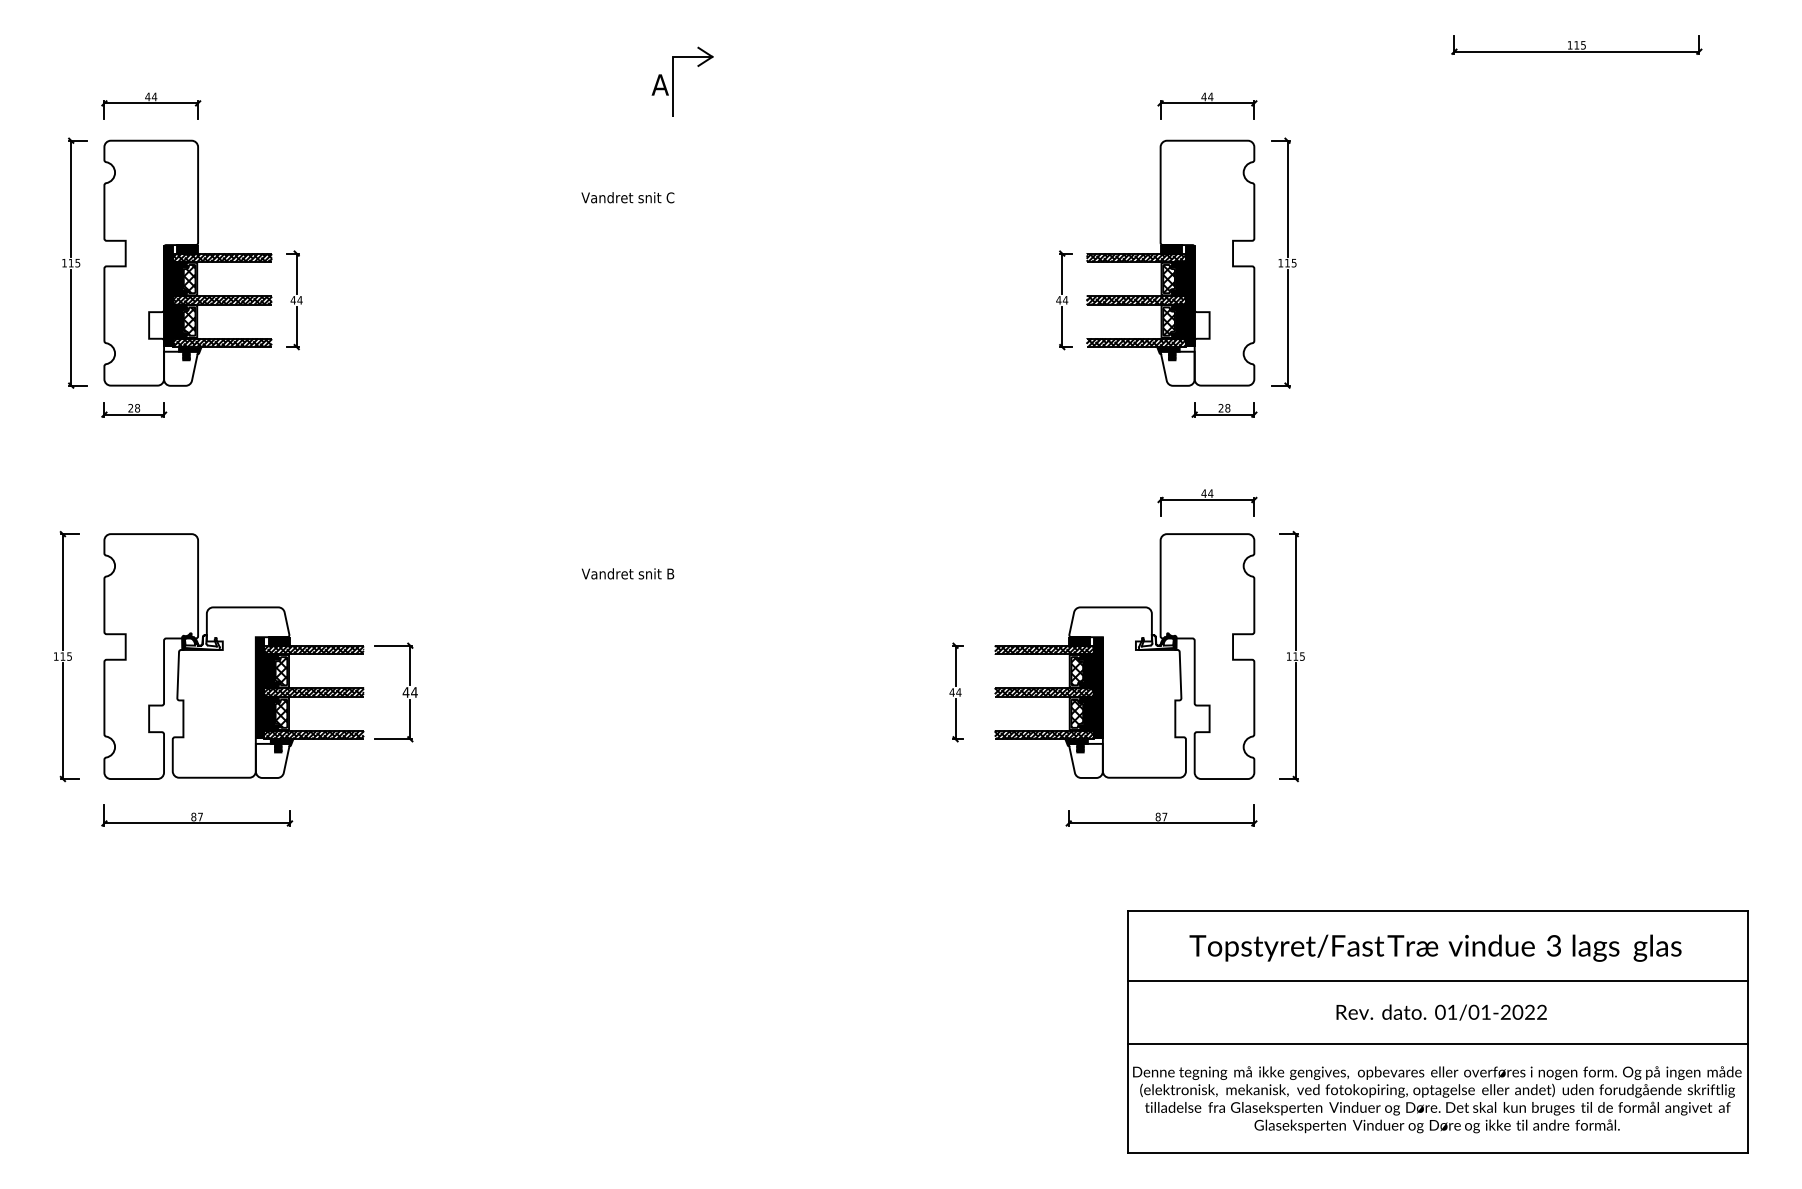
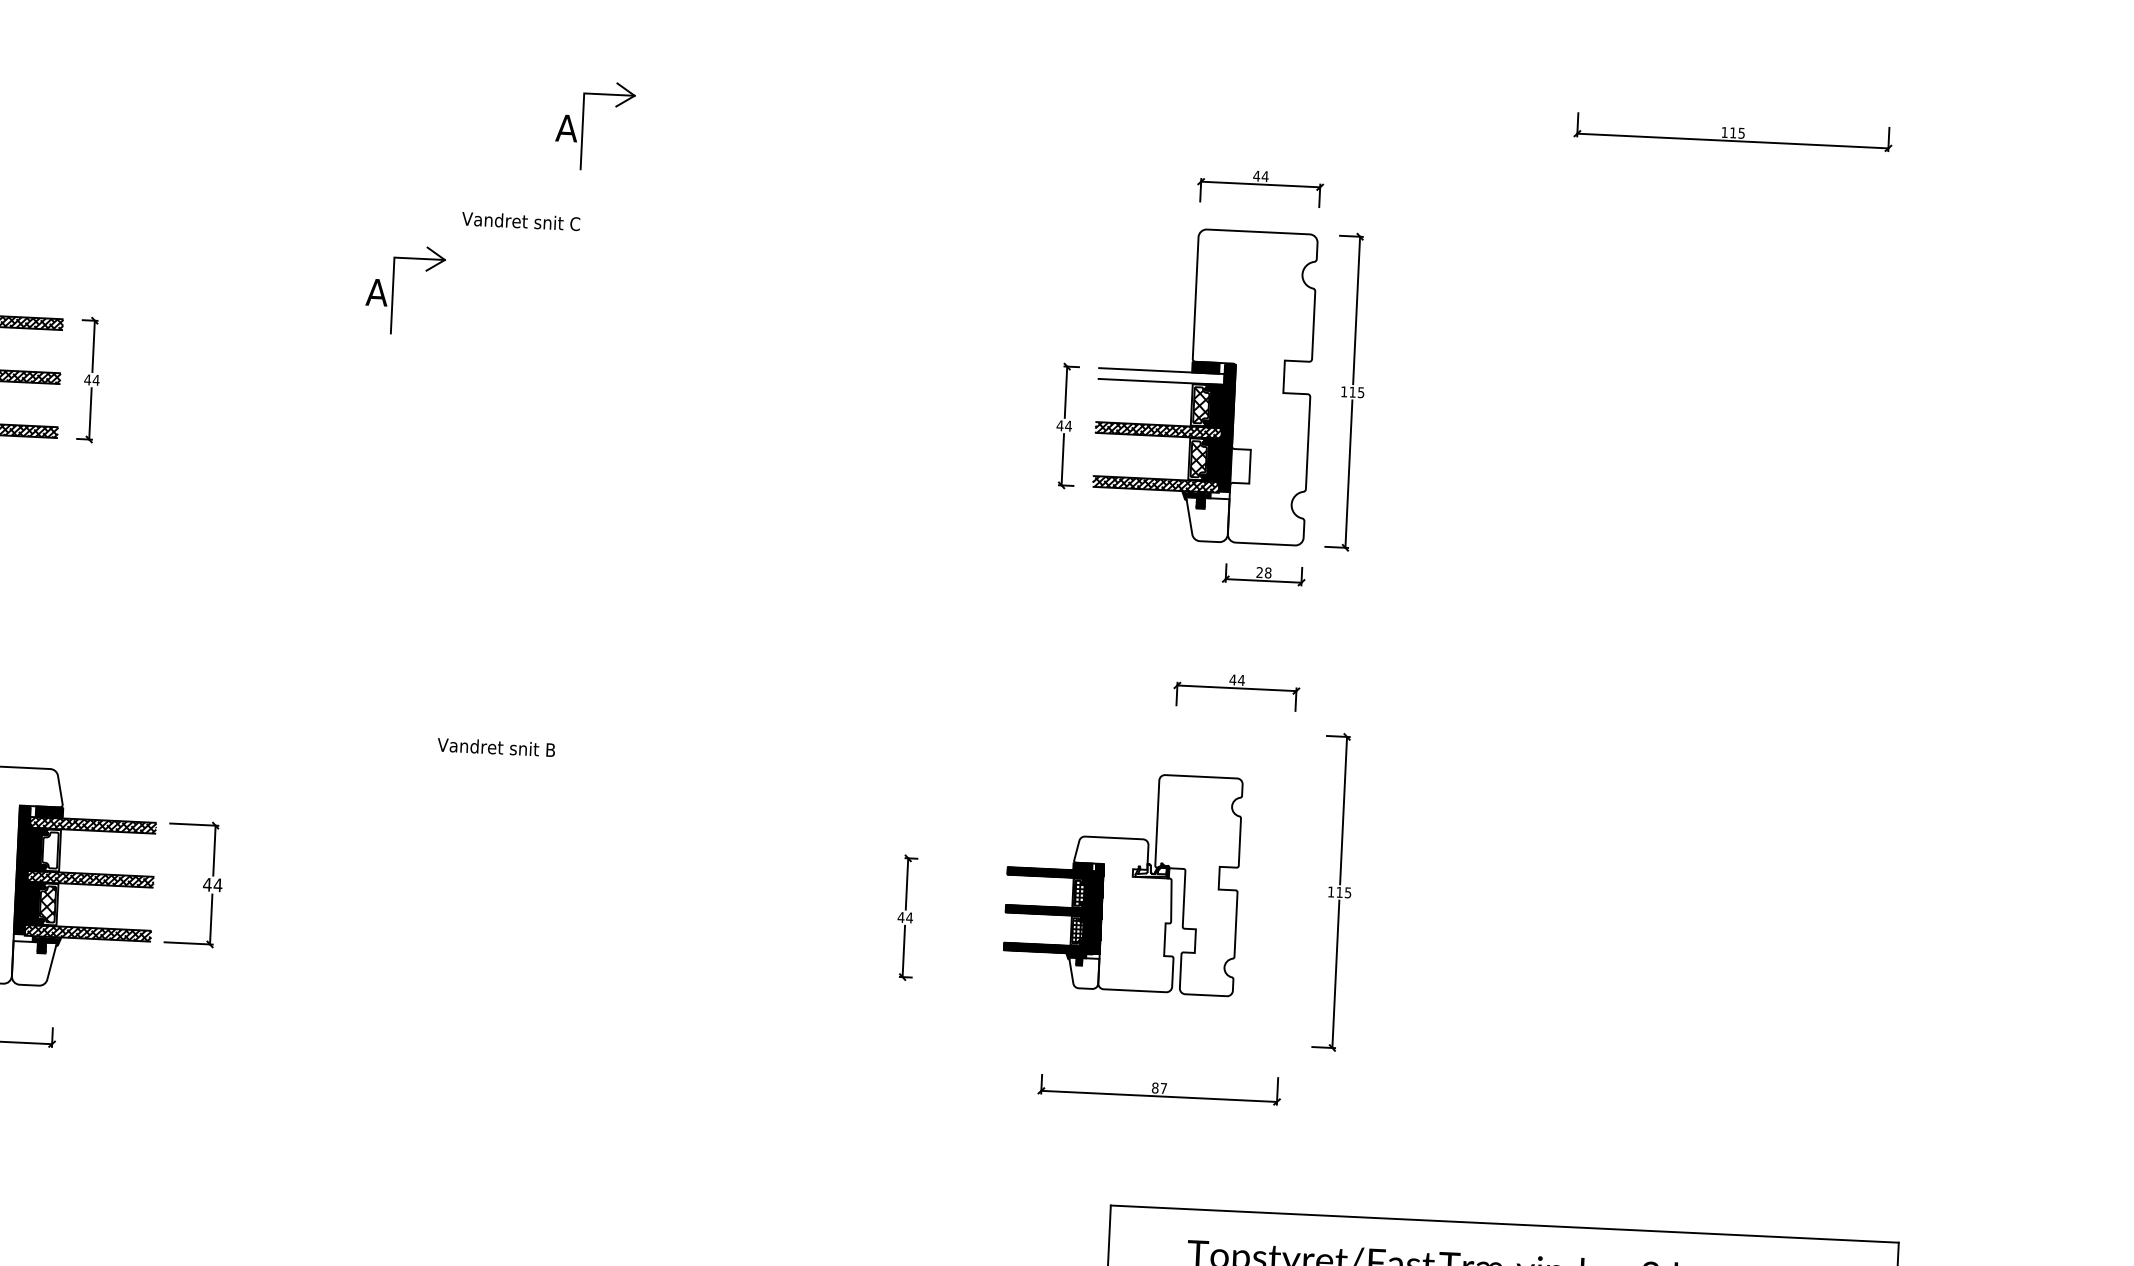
text: (627, 197) -> (520, 221), moved
part: (530, 217) -> (393, 288), added
hatch: (1136, 257) -> (1161, 376), removed
part: (1124, 656) -> (1122, 882), size x0.7
hatch: (281, 671) -> (50, 850), removed

